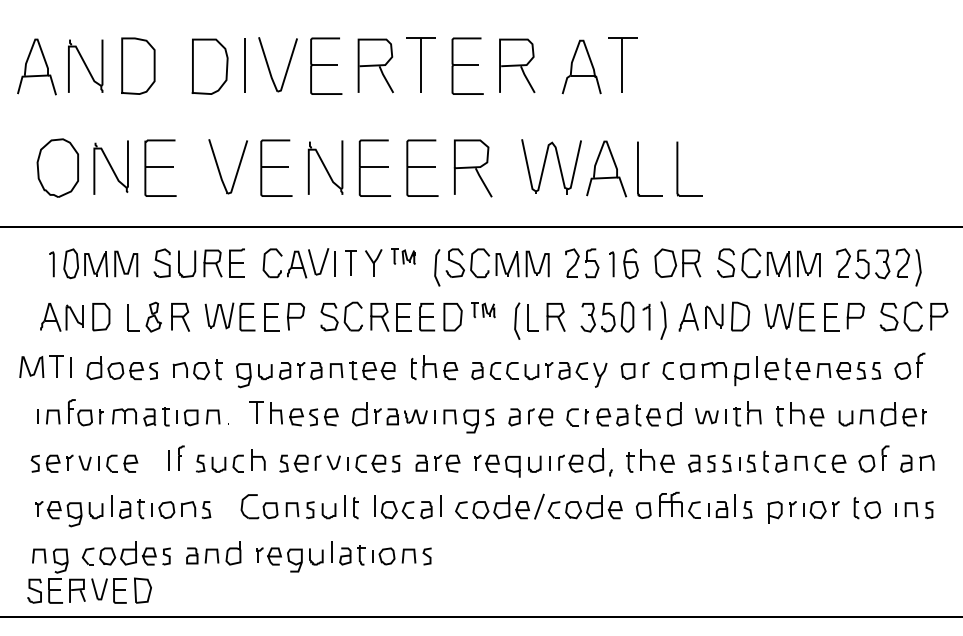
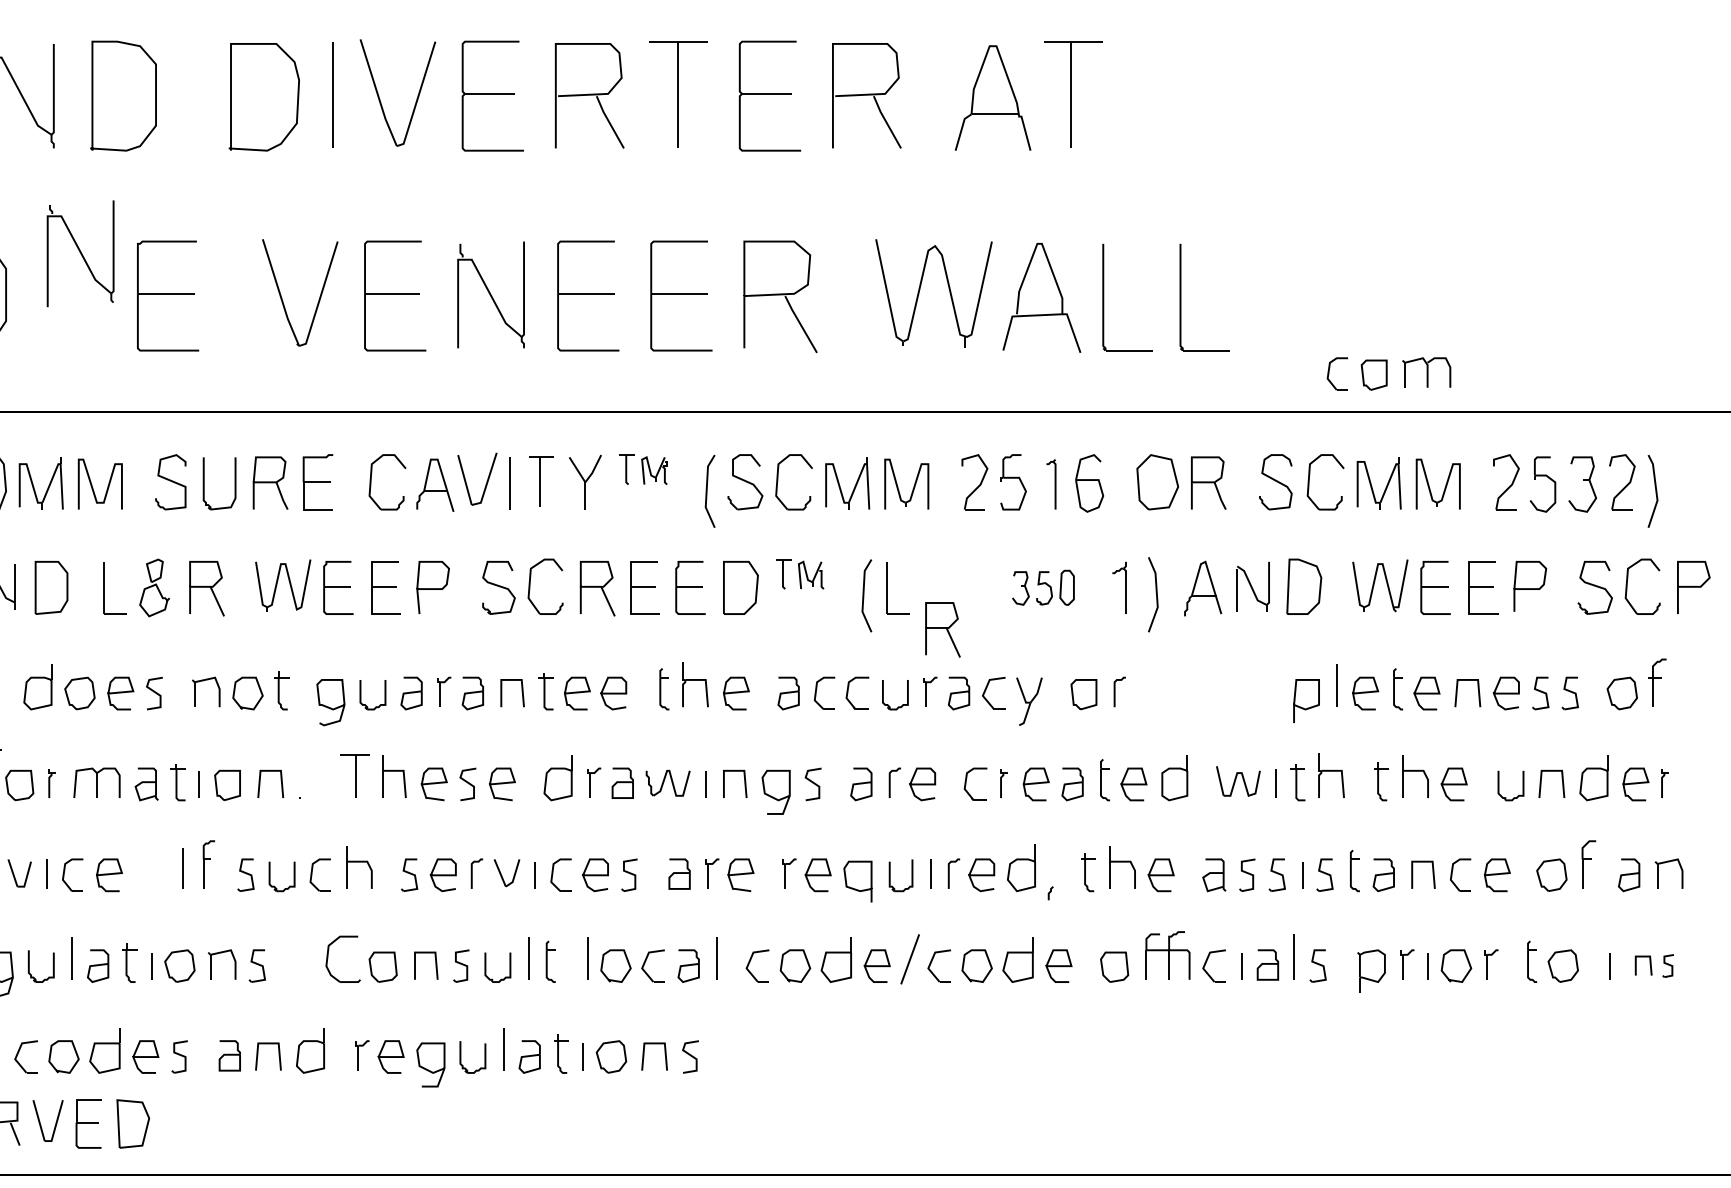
part: (110, 167) -> (79, 253), moved
part: (607, 316) -> (1043, 586), size x0.6
part: (555, 317) -> (941, 629), moved
part: (694, 370) -> (1388, 372), moved
part: (918, 509) -> (1653, 964), size x0.7

